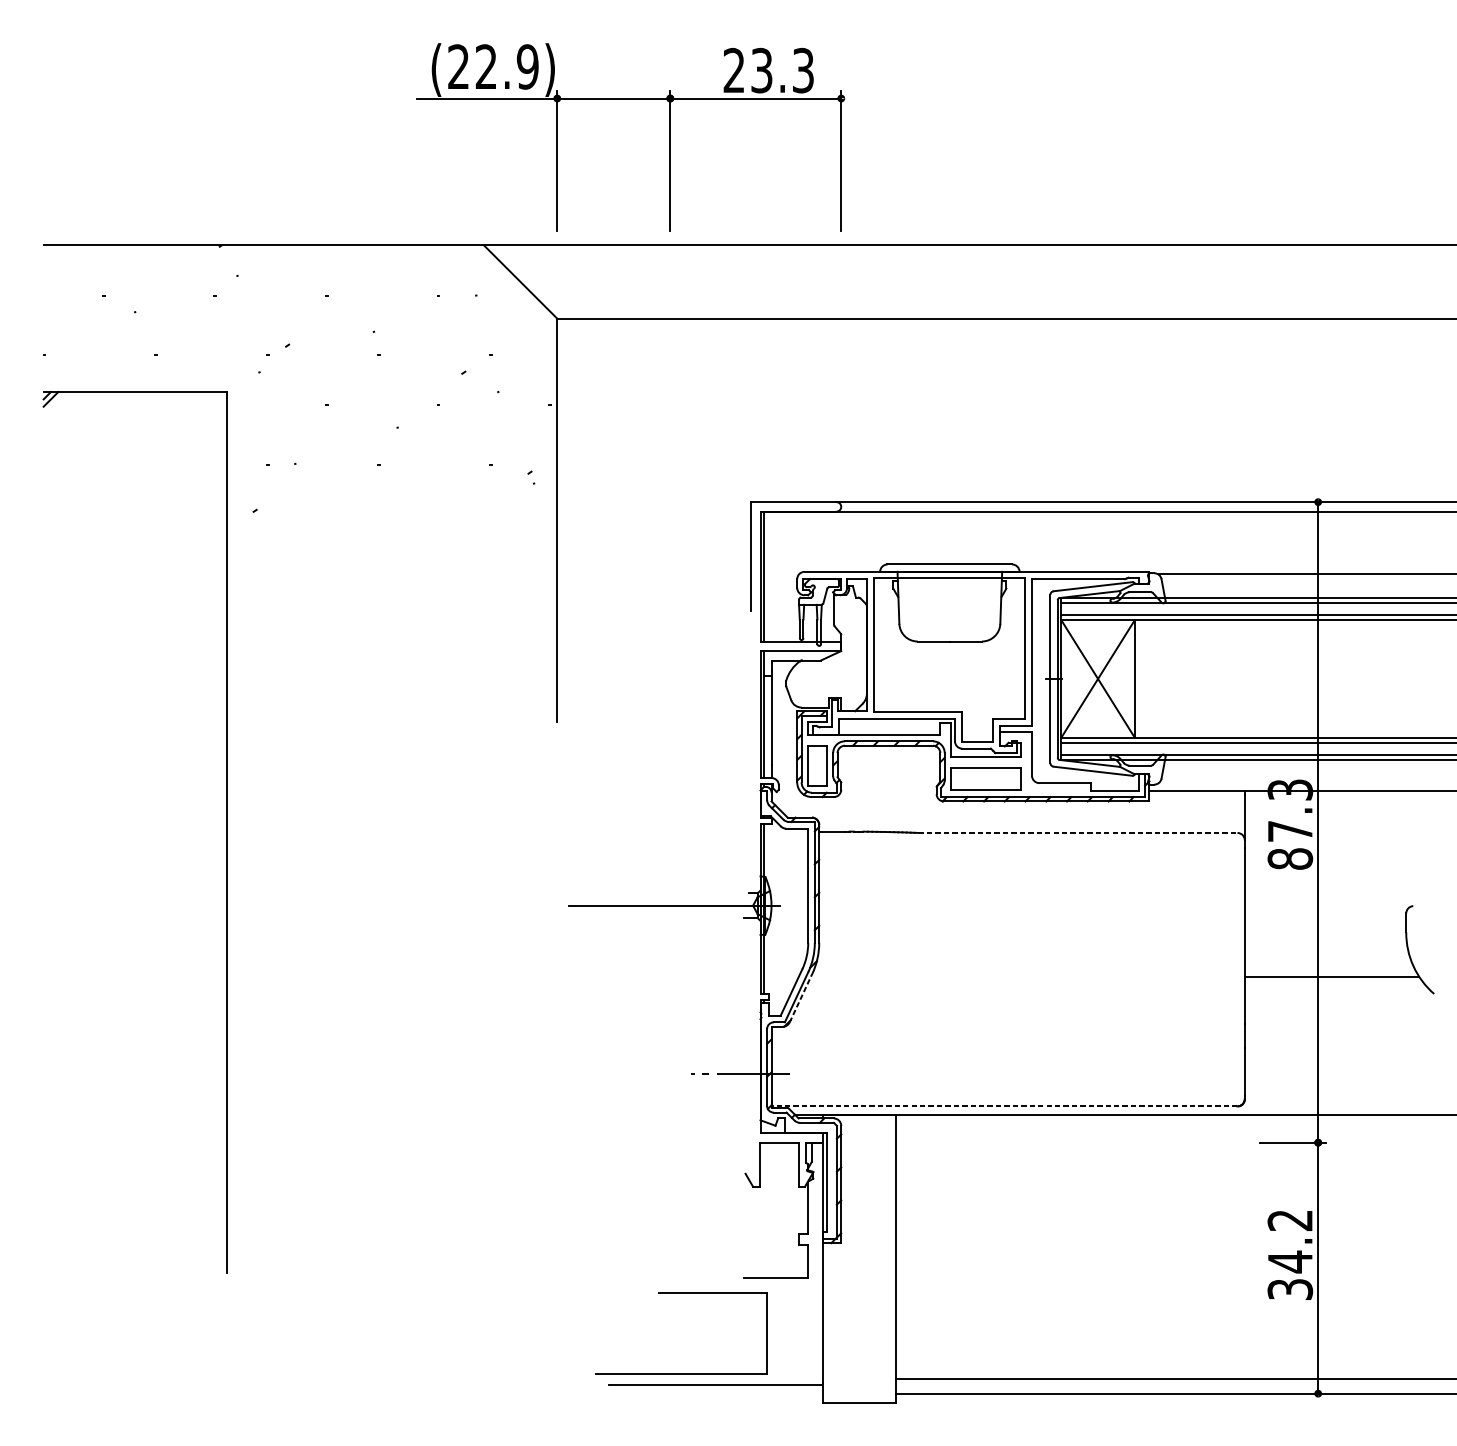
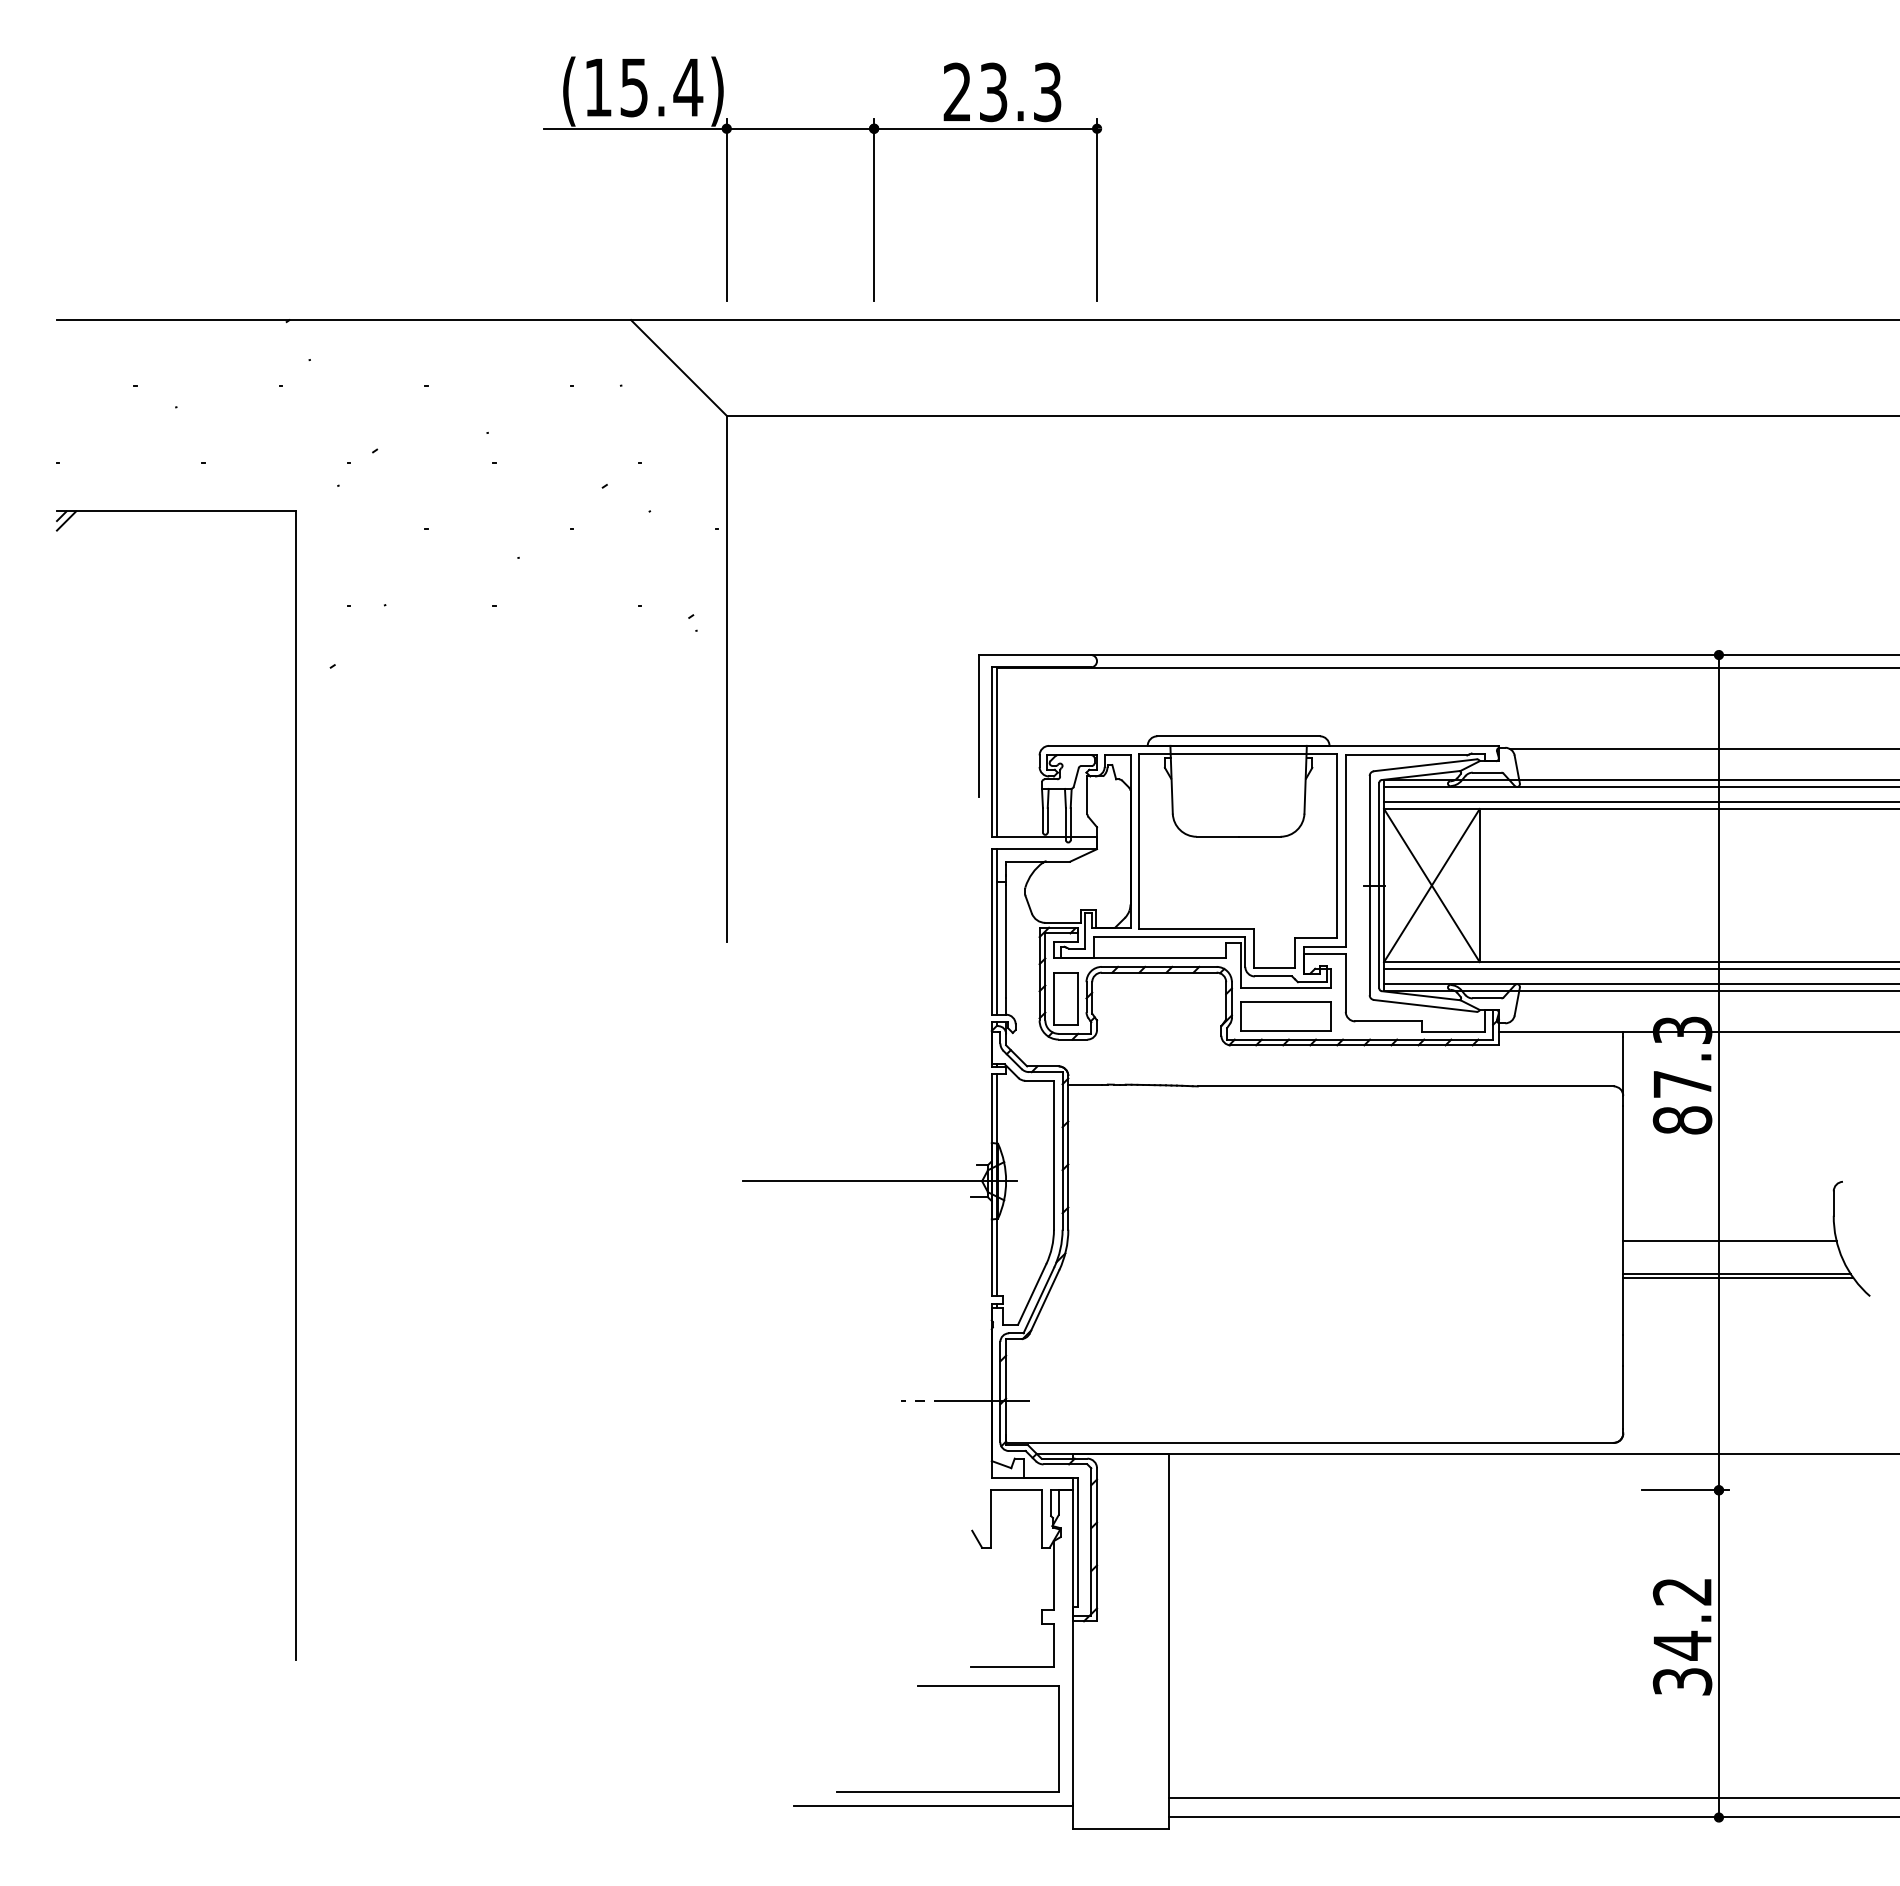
text: (493, 66) -> (643, 87), (22.9) -> (15.4)
line: (1077, 833) -> (1405, 1086), dashed -> solid
line: (1326, 951) -> (1729, 1241), added
line: (1333, 979) -> (1738, 1277), added
line: (800, 997) -> (1044, 1301), dashed -> solid
line: (1004, 1106) -> (1309, 1442), dashed -> solid
part: (681, 1293) -> (947, 1686), moved

